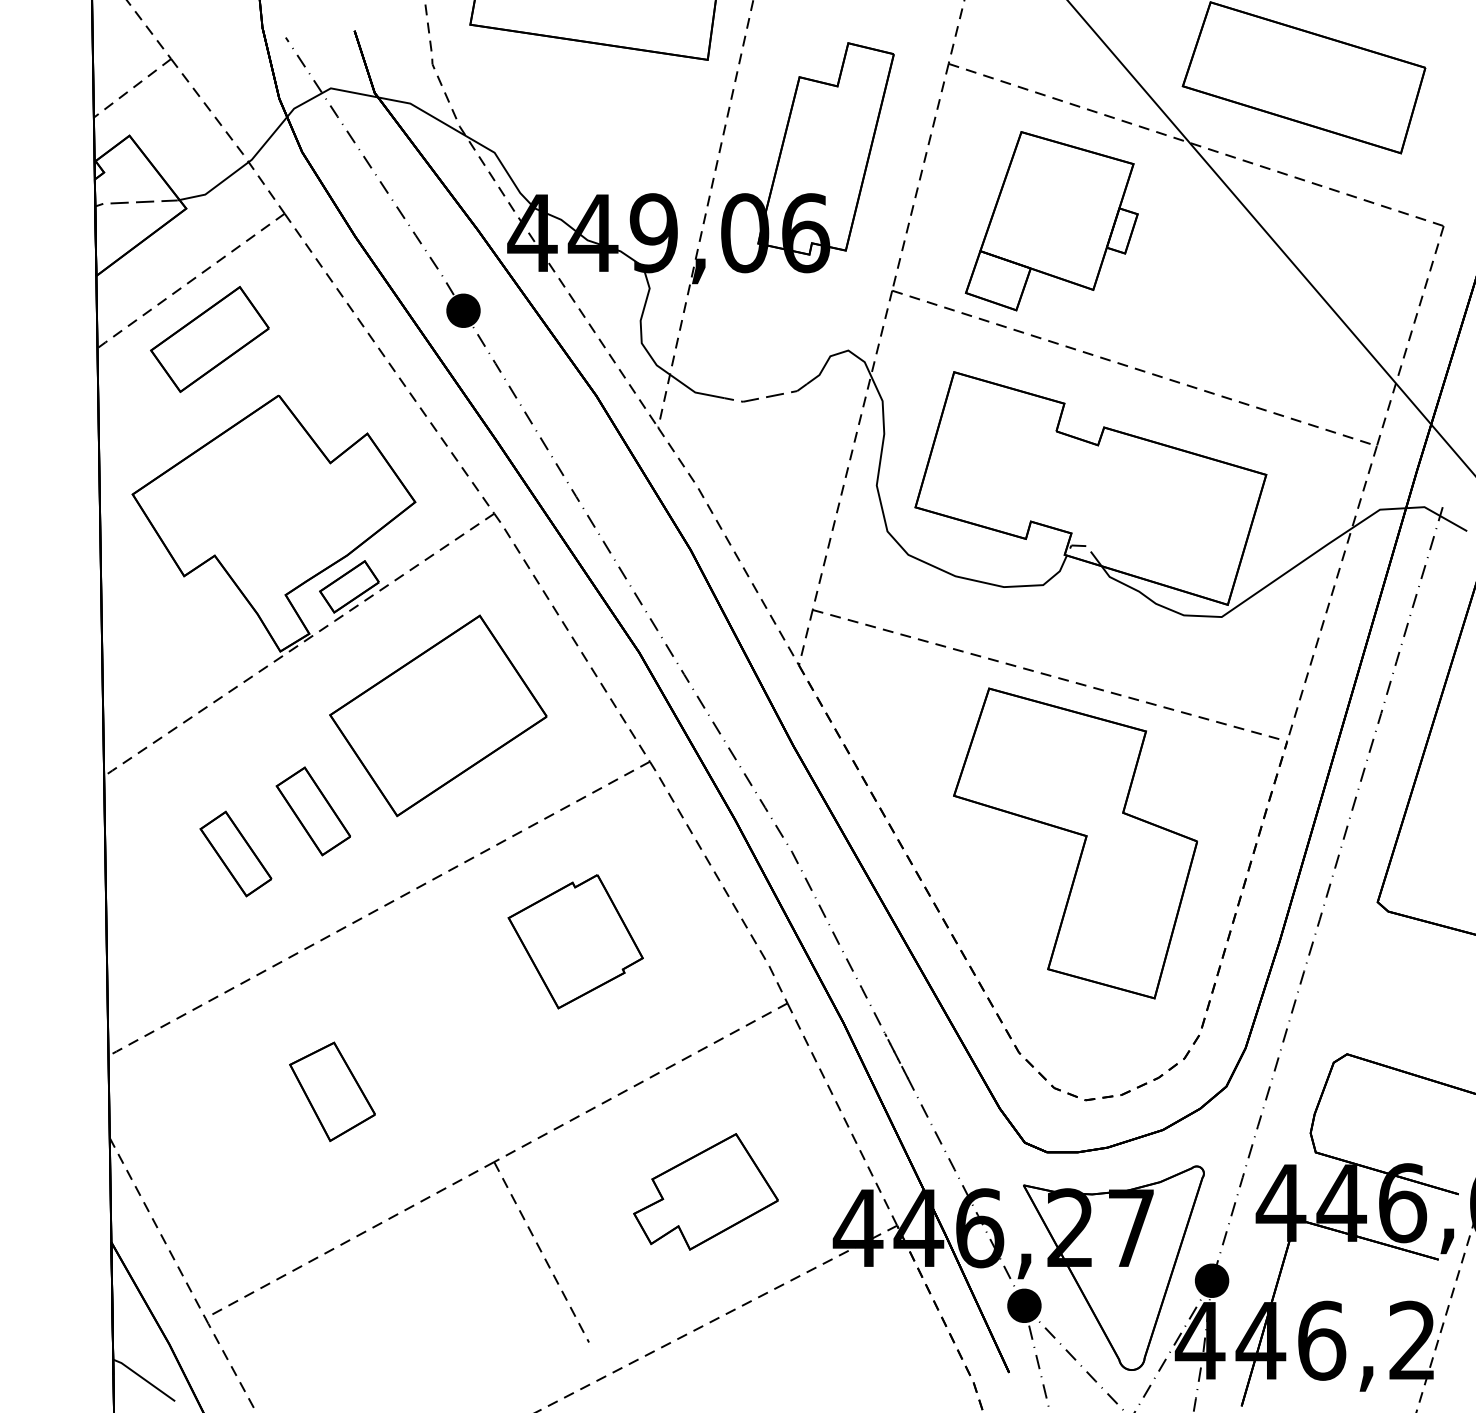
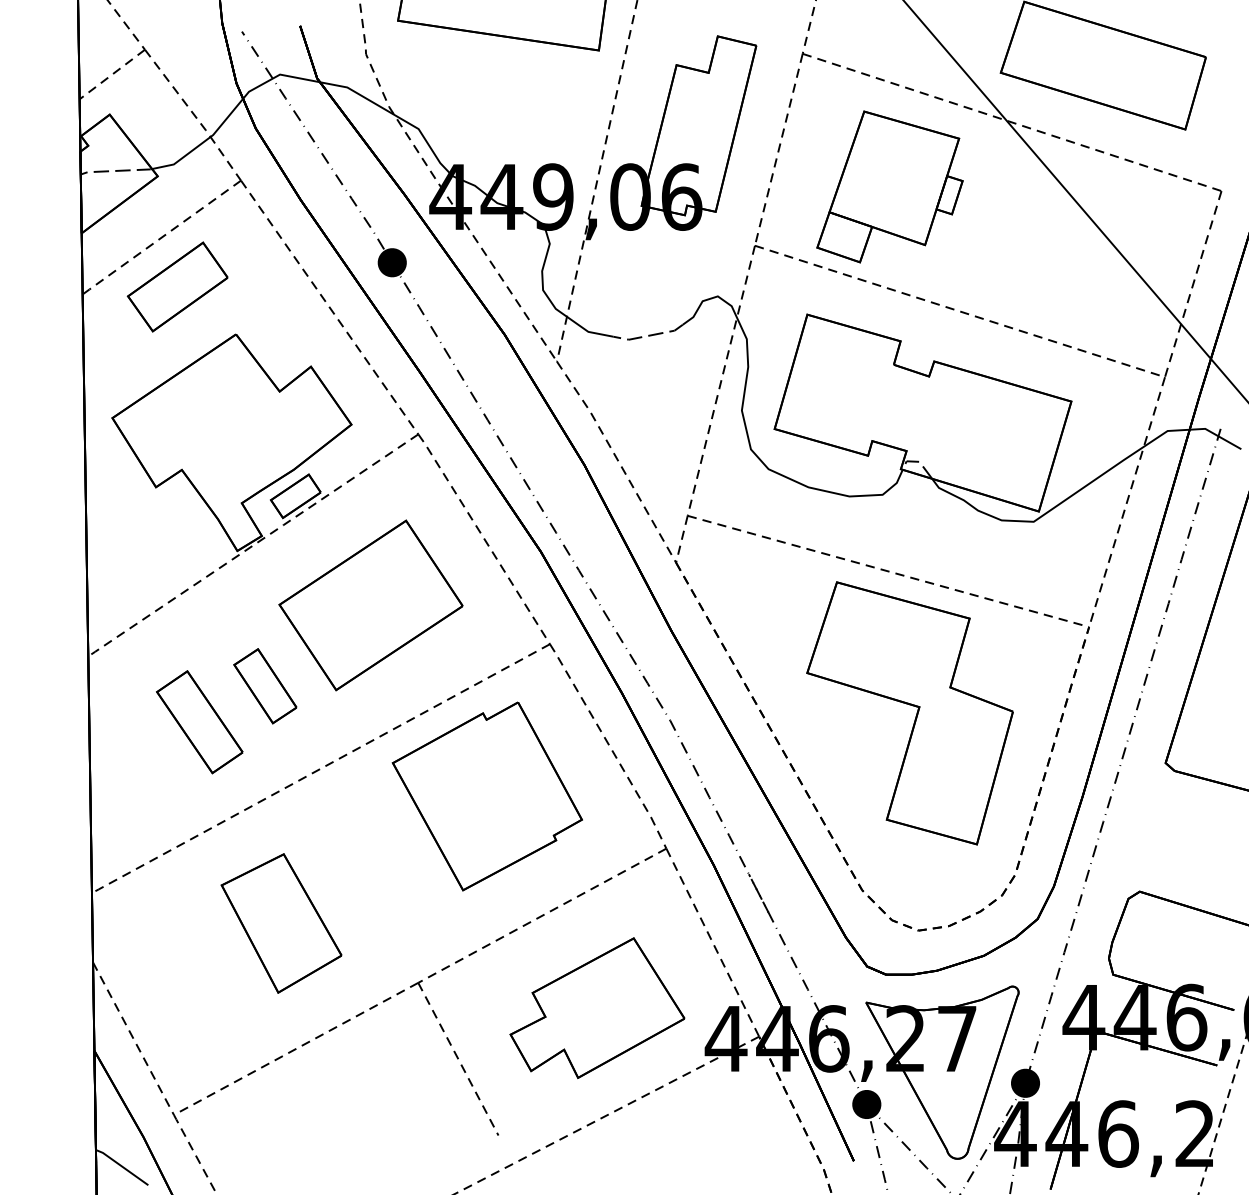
part: (235, 854) -> (199, 722), size x1.43
part: (574, 941) -> (486, 796), size x1.67
part: (332, 1091) -> (281, 923), size x1.67
part: (706, 1191) -> (597, 1007), size x1.43

